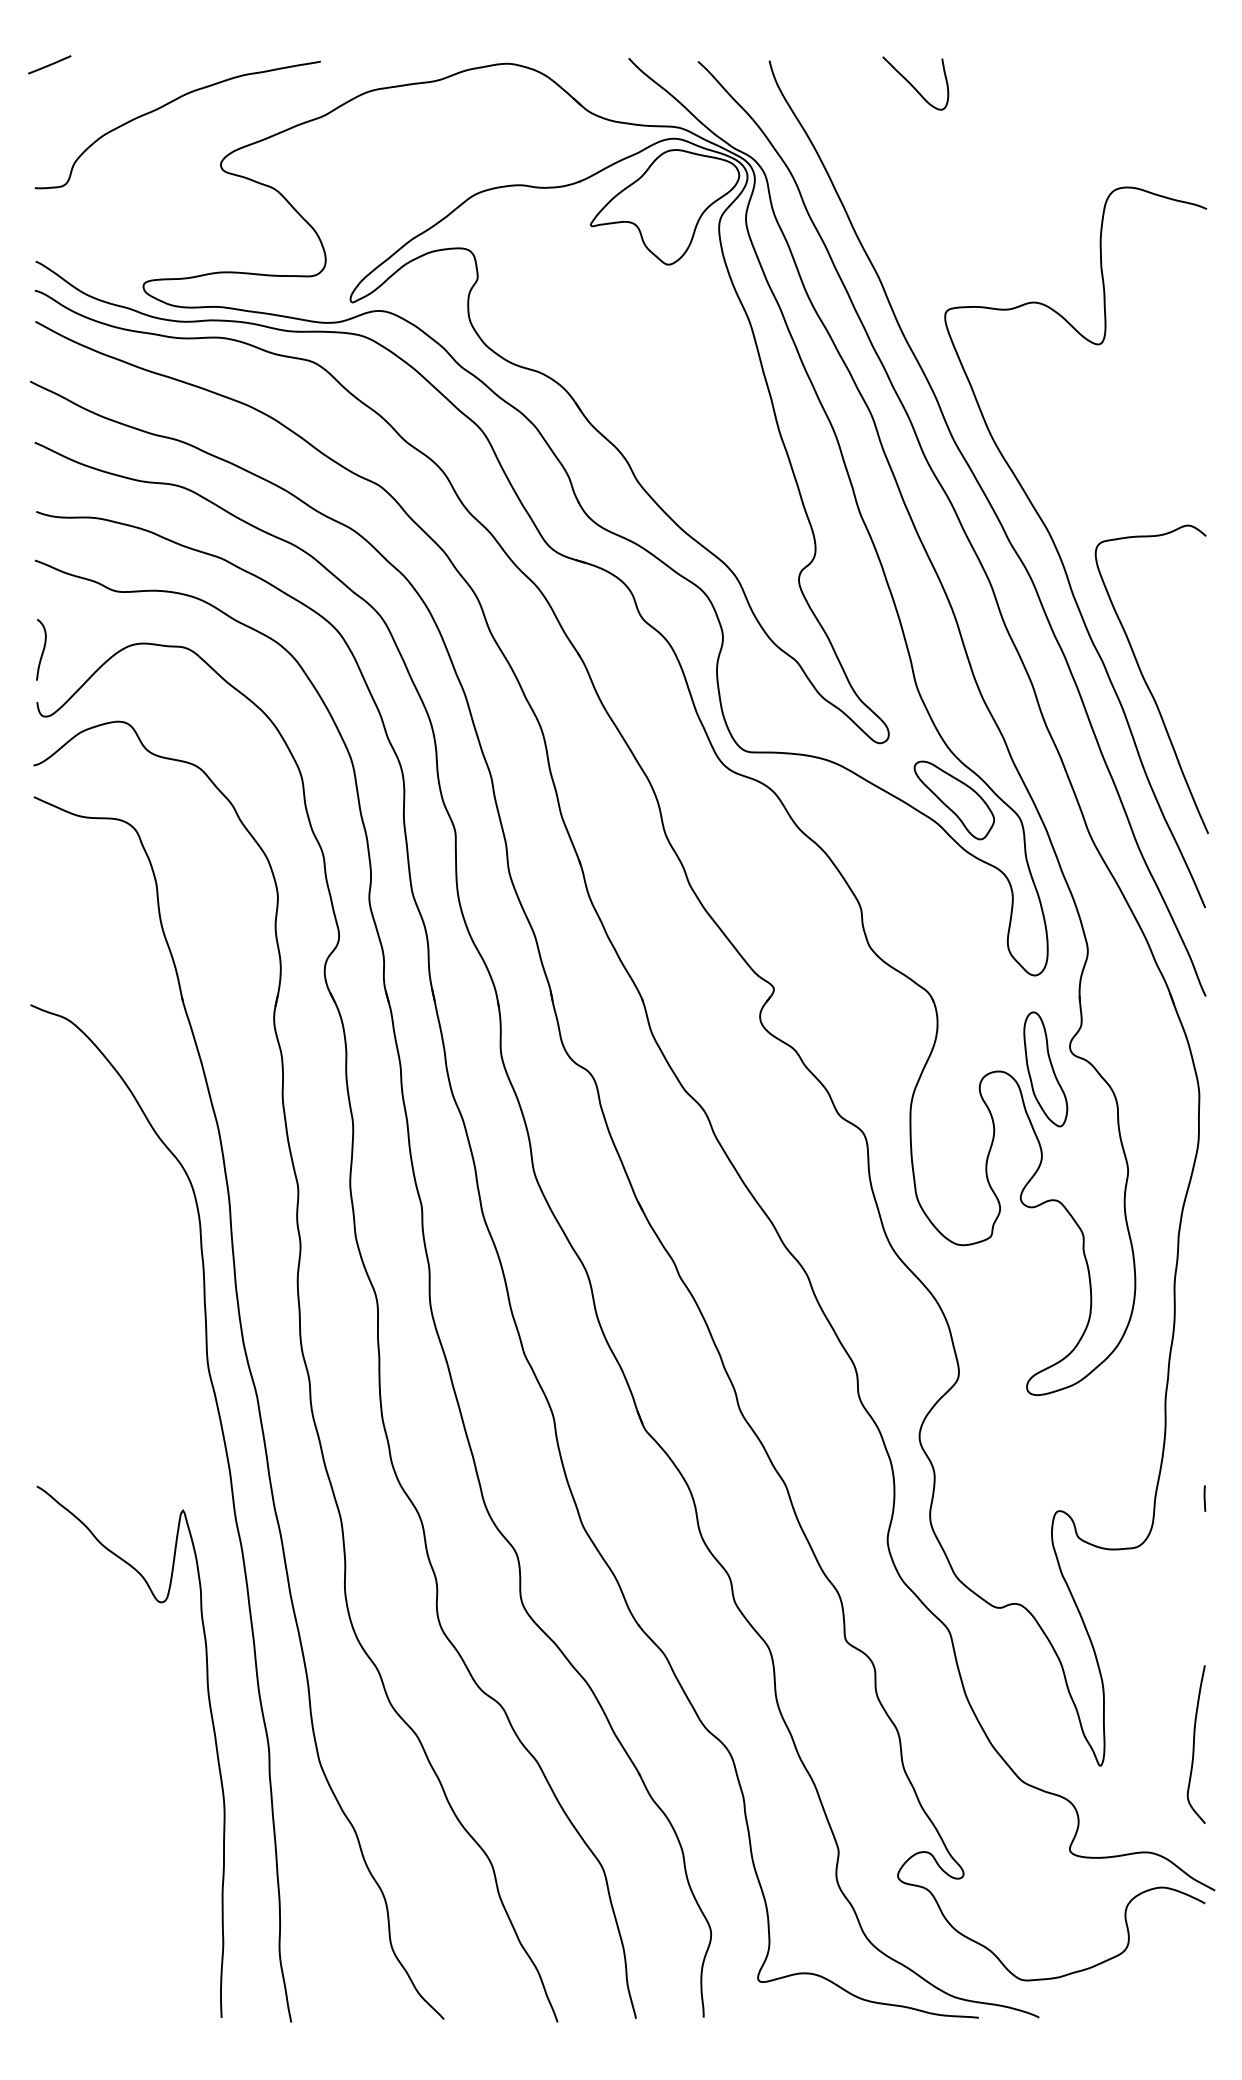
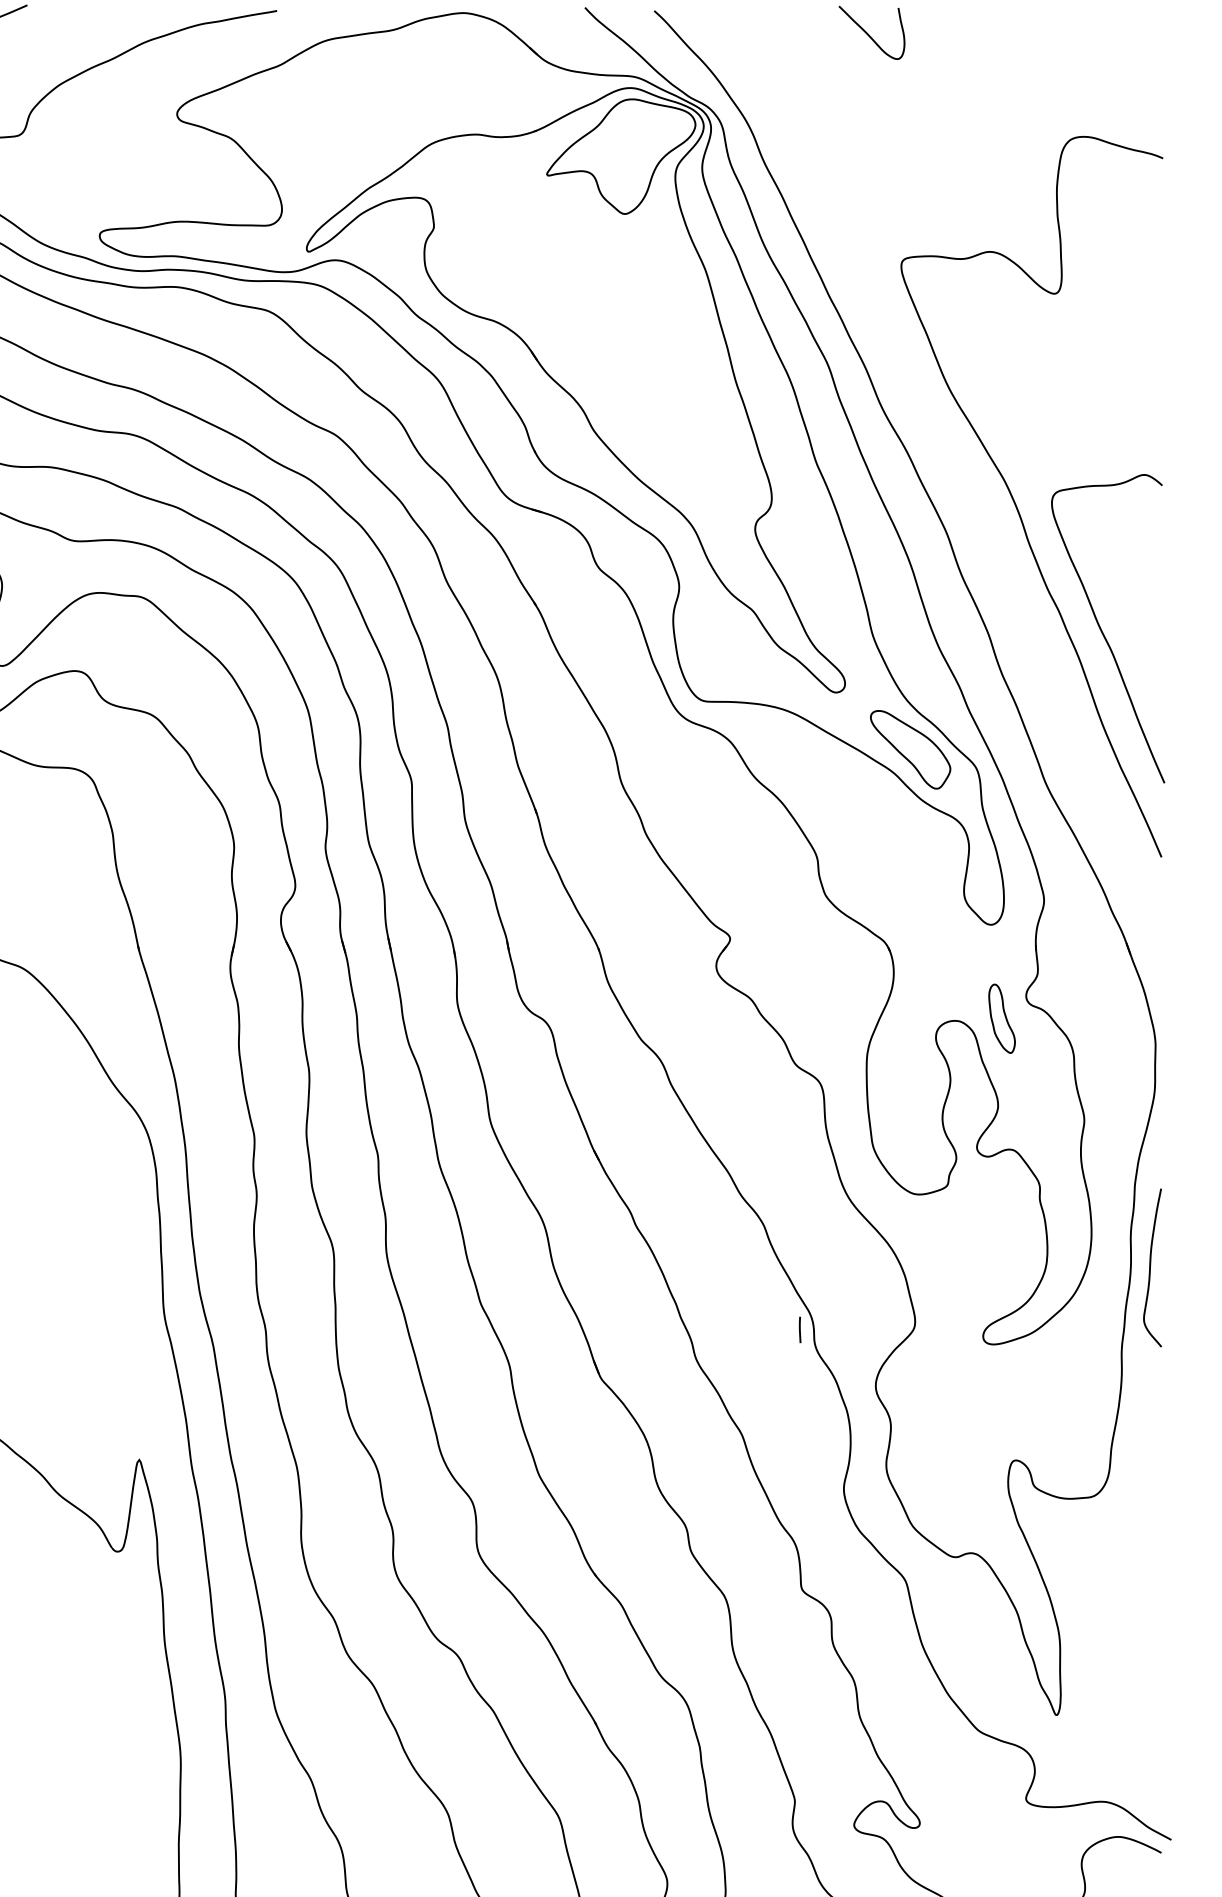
curve: (999, 523) -> (955, 472), removed
part: (1045, 1069) -> (1001, 1018), size x0.6
line: (1204, 1498) -> (799, 1329), moved
curve: (1194, 1744) -> (1150, 1267), moved

